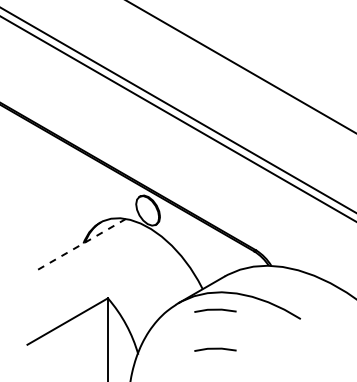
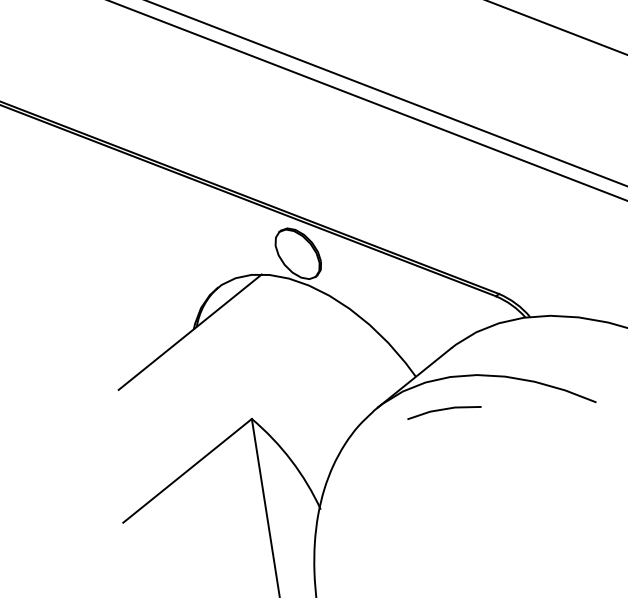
line: (81, 244) -> (190, 331), dashed -> solid
line: (215, 349) -> (454, 479), removed

